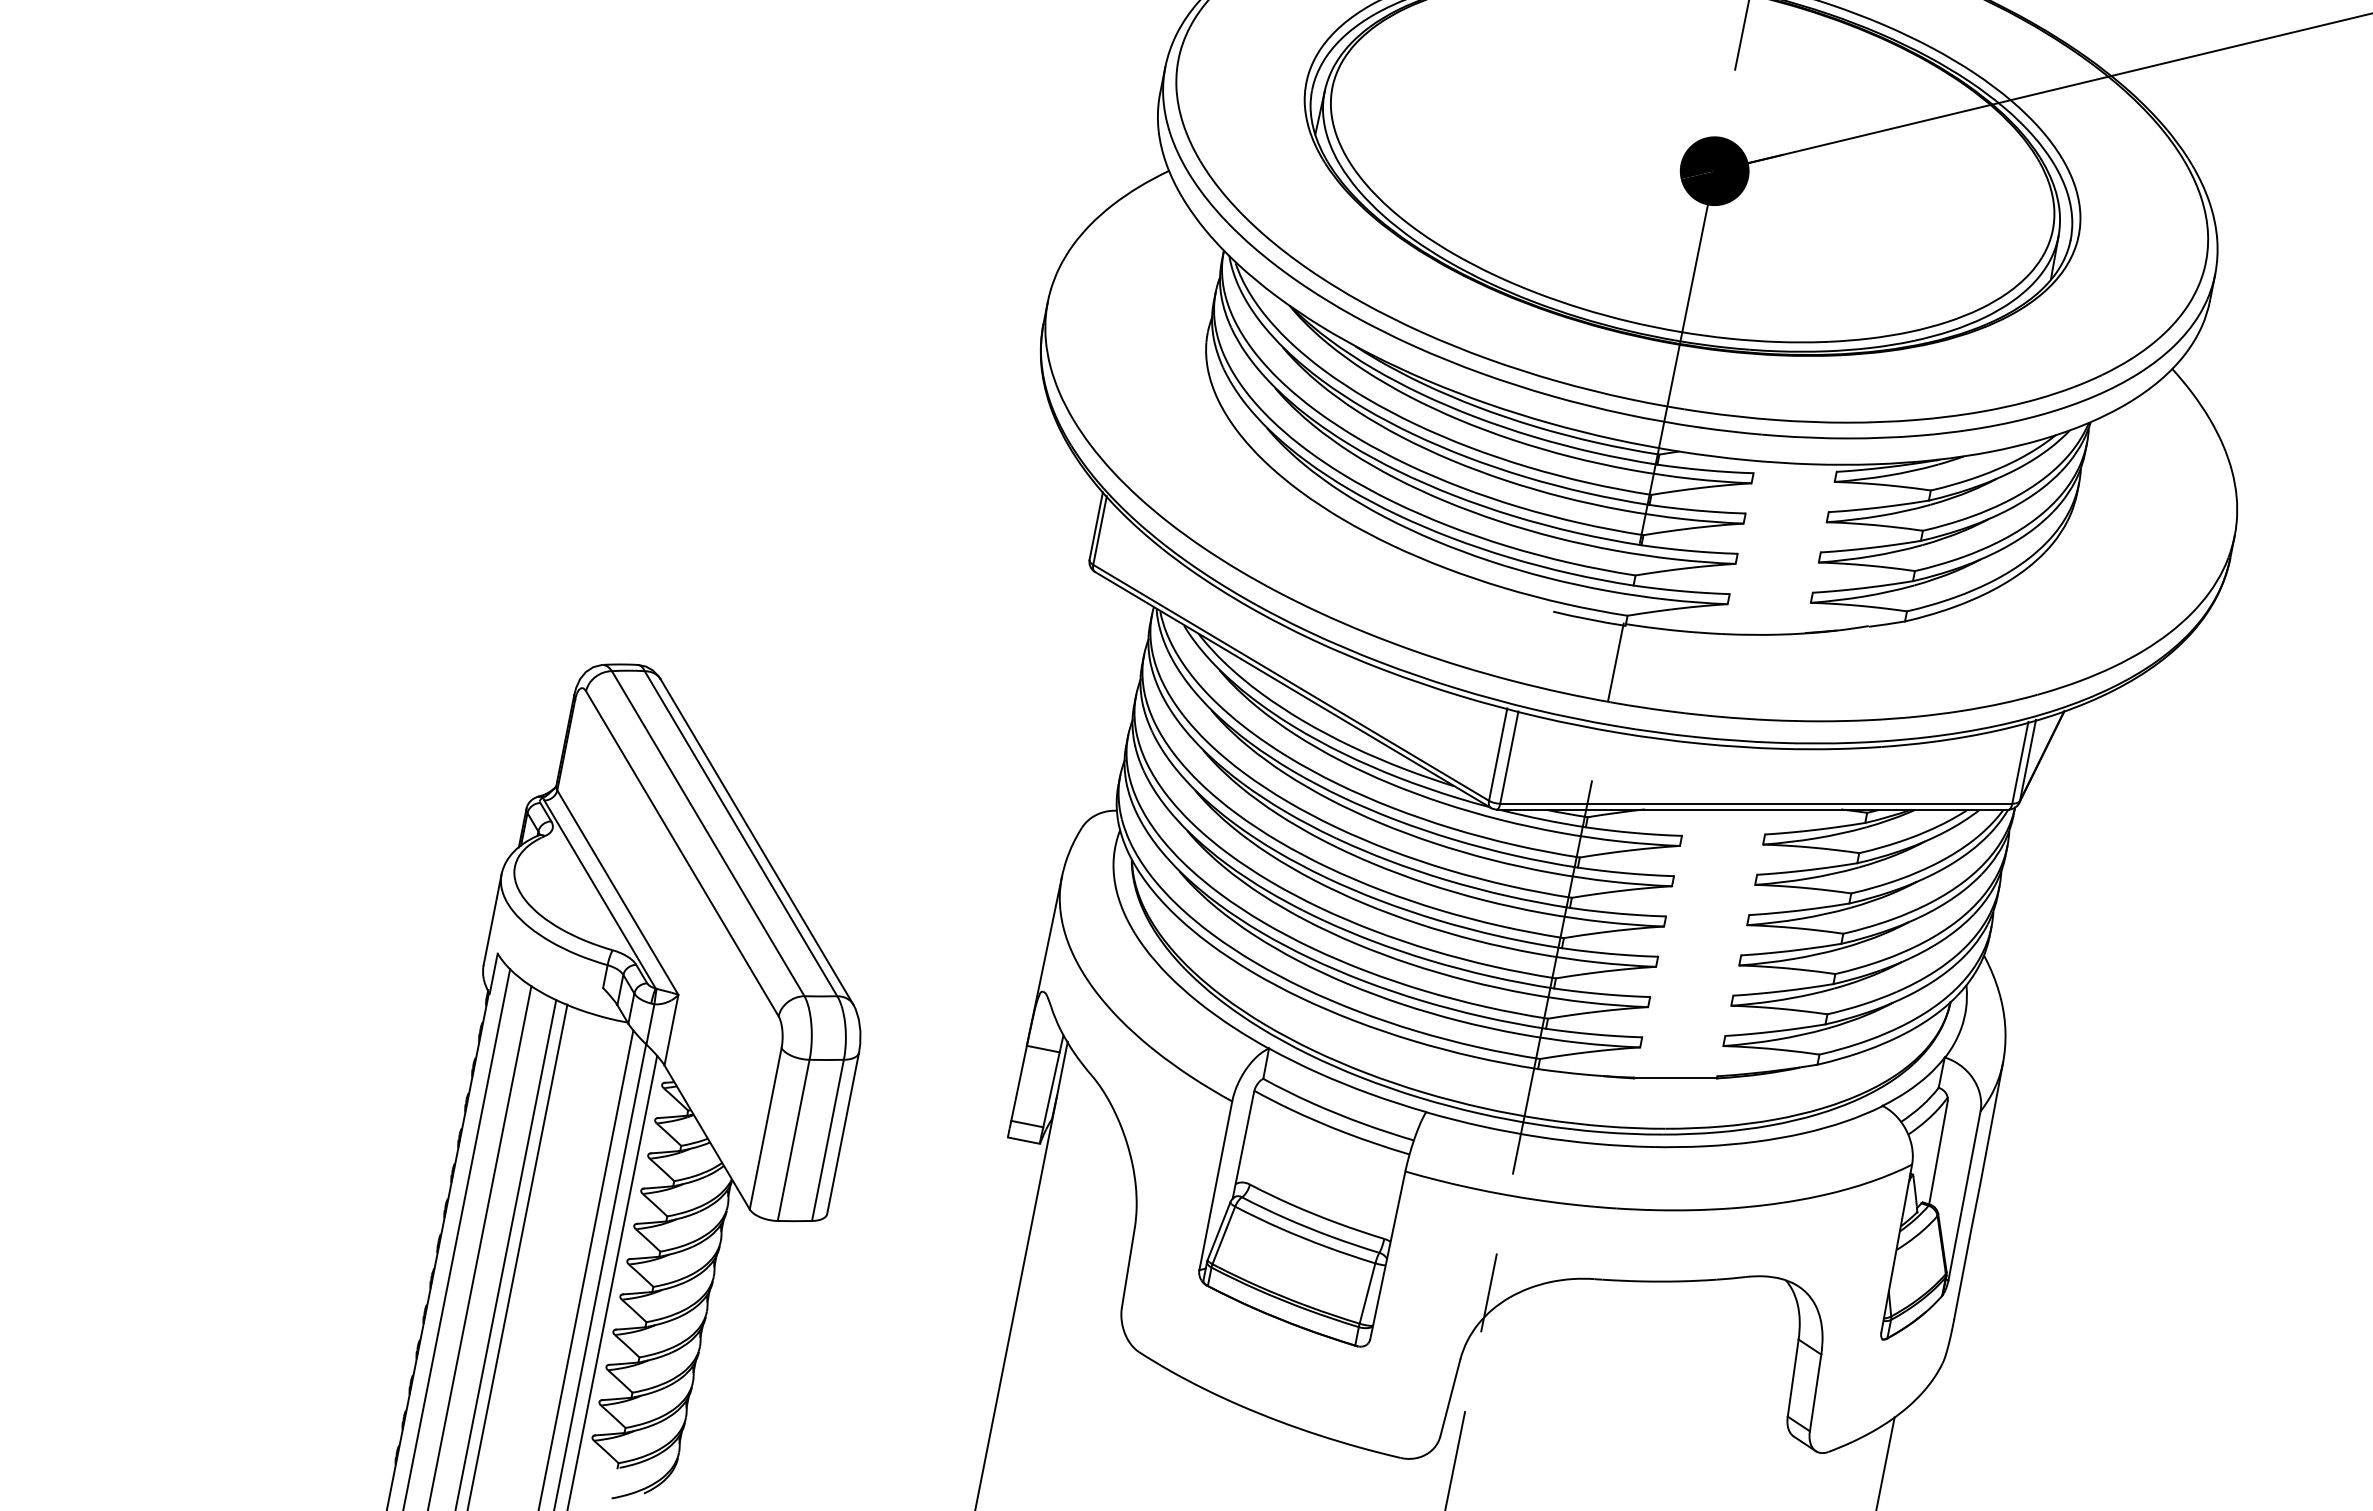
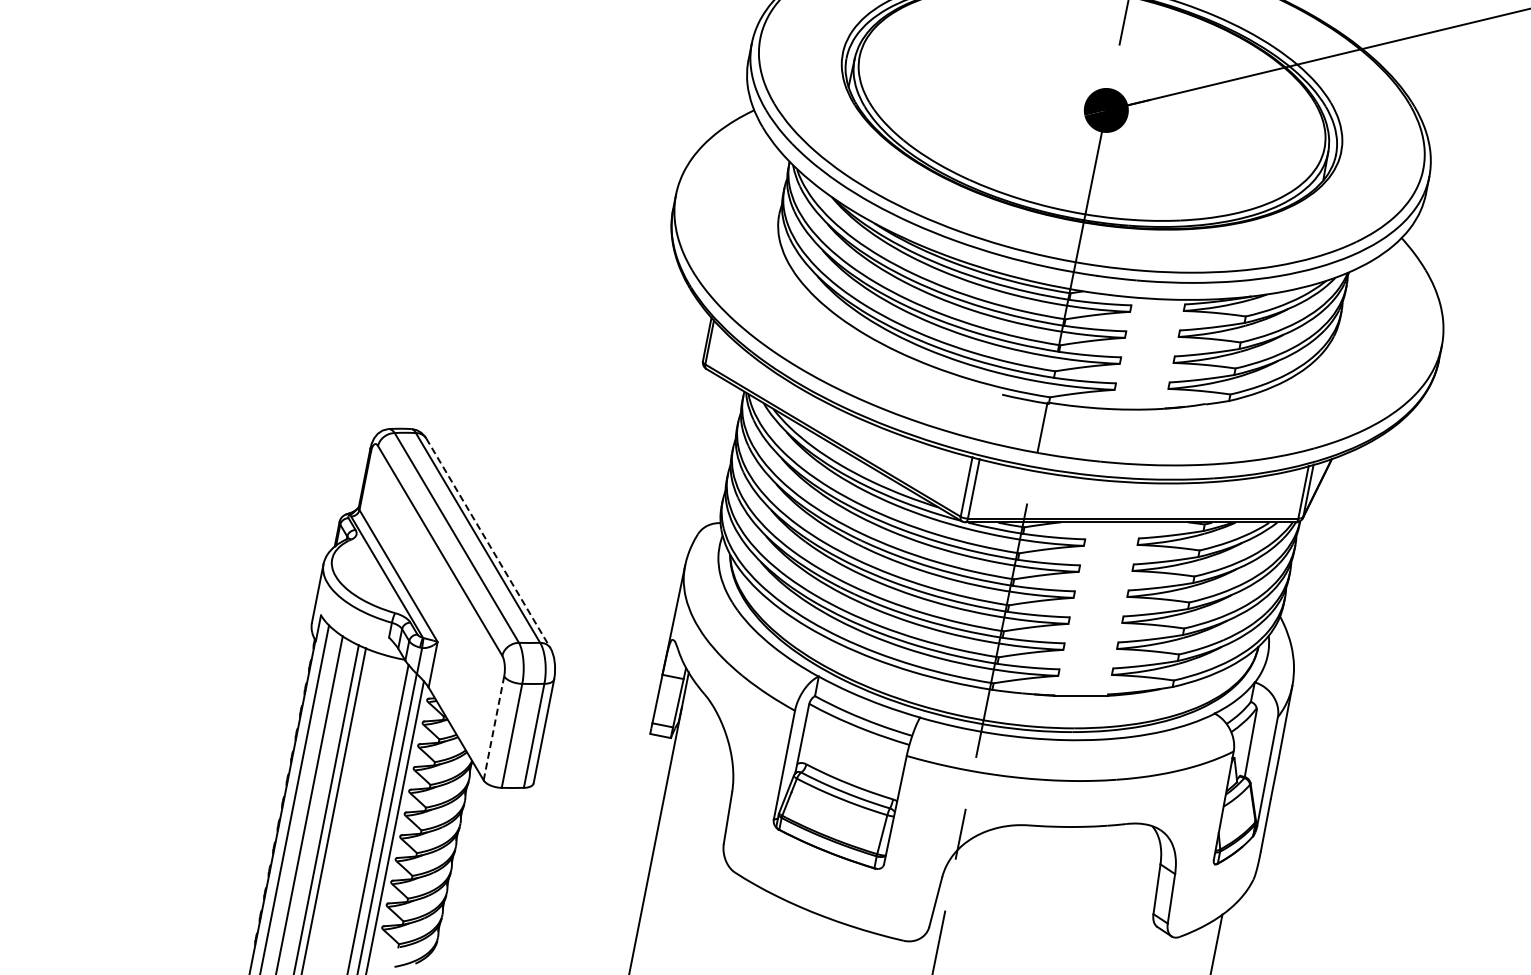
line: (757, 842) -> (488, 543), solid -> dashed
line: (764, 1128) -> (493, 728), solid -> dashed

